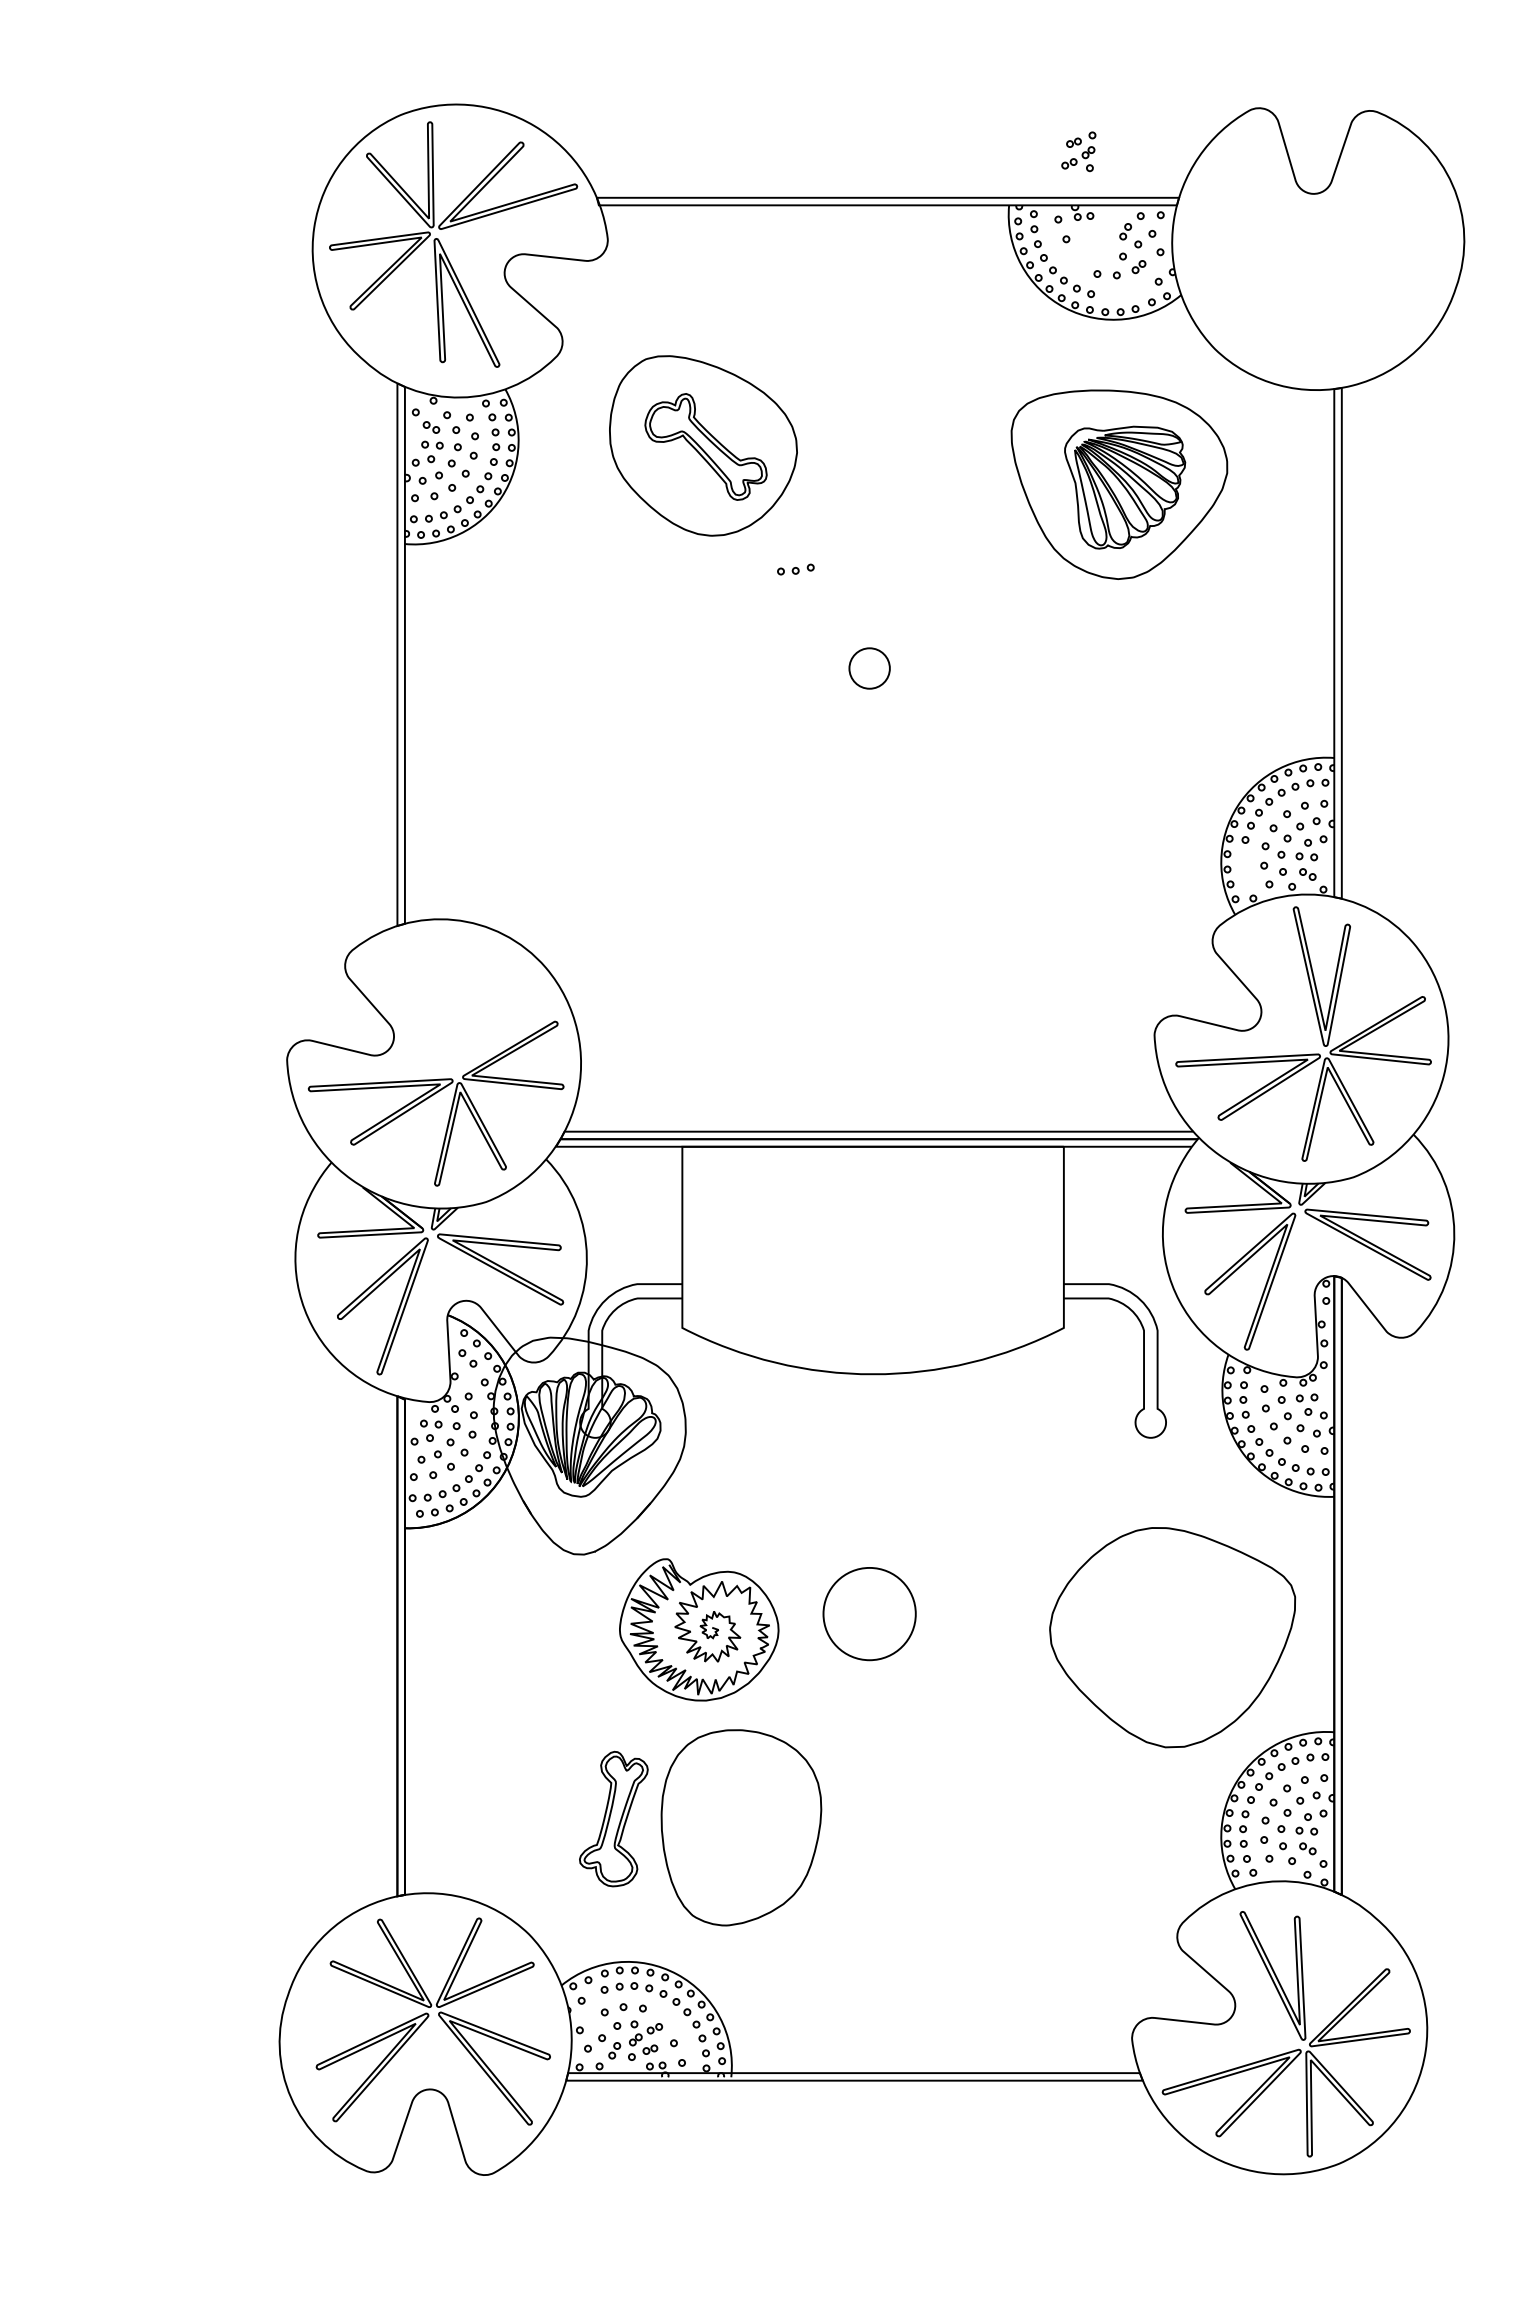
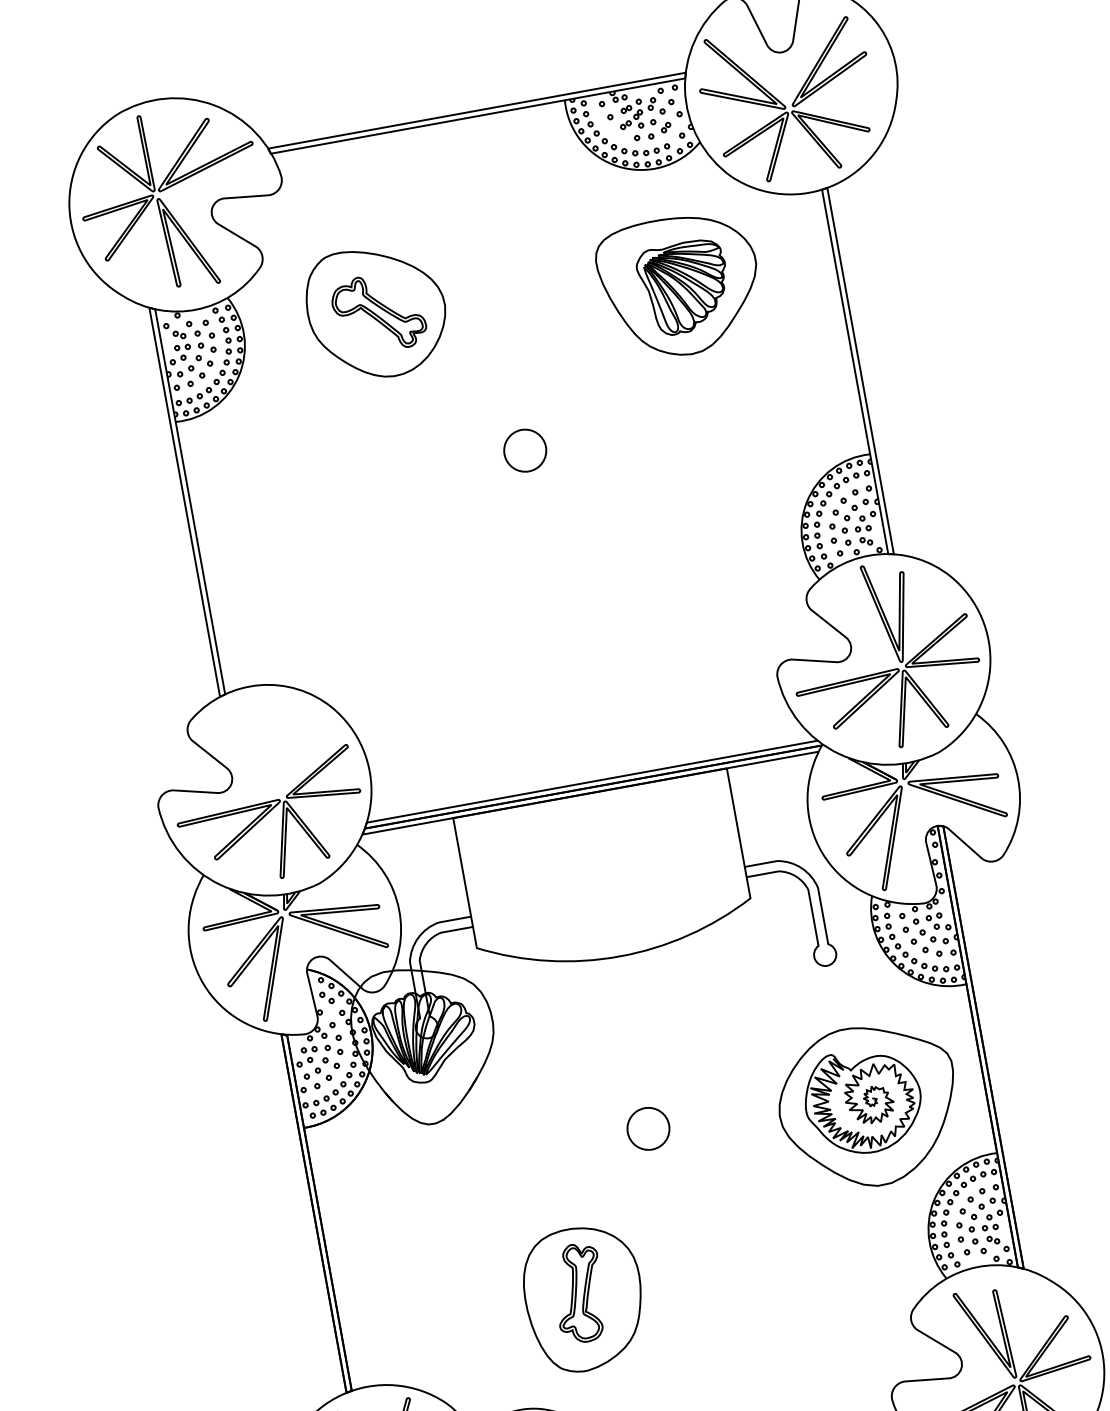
part: (1078, 151) -> (630, 115), moved
part: (1315, 265) -> (792, 103), added
part: (795, 569) -> (656, 149), moved
circle: (869, 668) -> (525, 450), size x1.43
part: (1244, 869) -> (820, 545), added
circle: (869, 1613) -> (648, 1128), size x0.62
part: (699, 1629) -> (863, 1101), moved
part: (613, 1818) -> (578, 1293), moved

